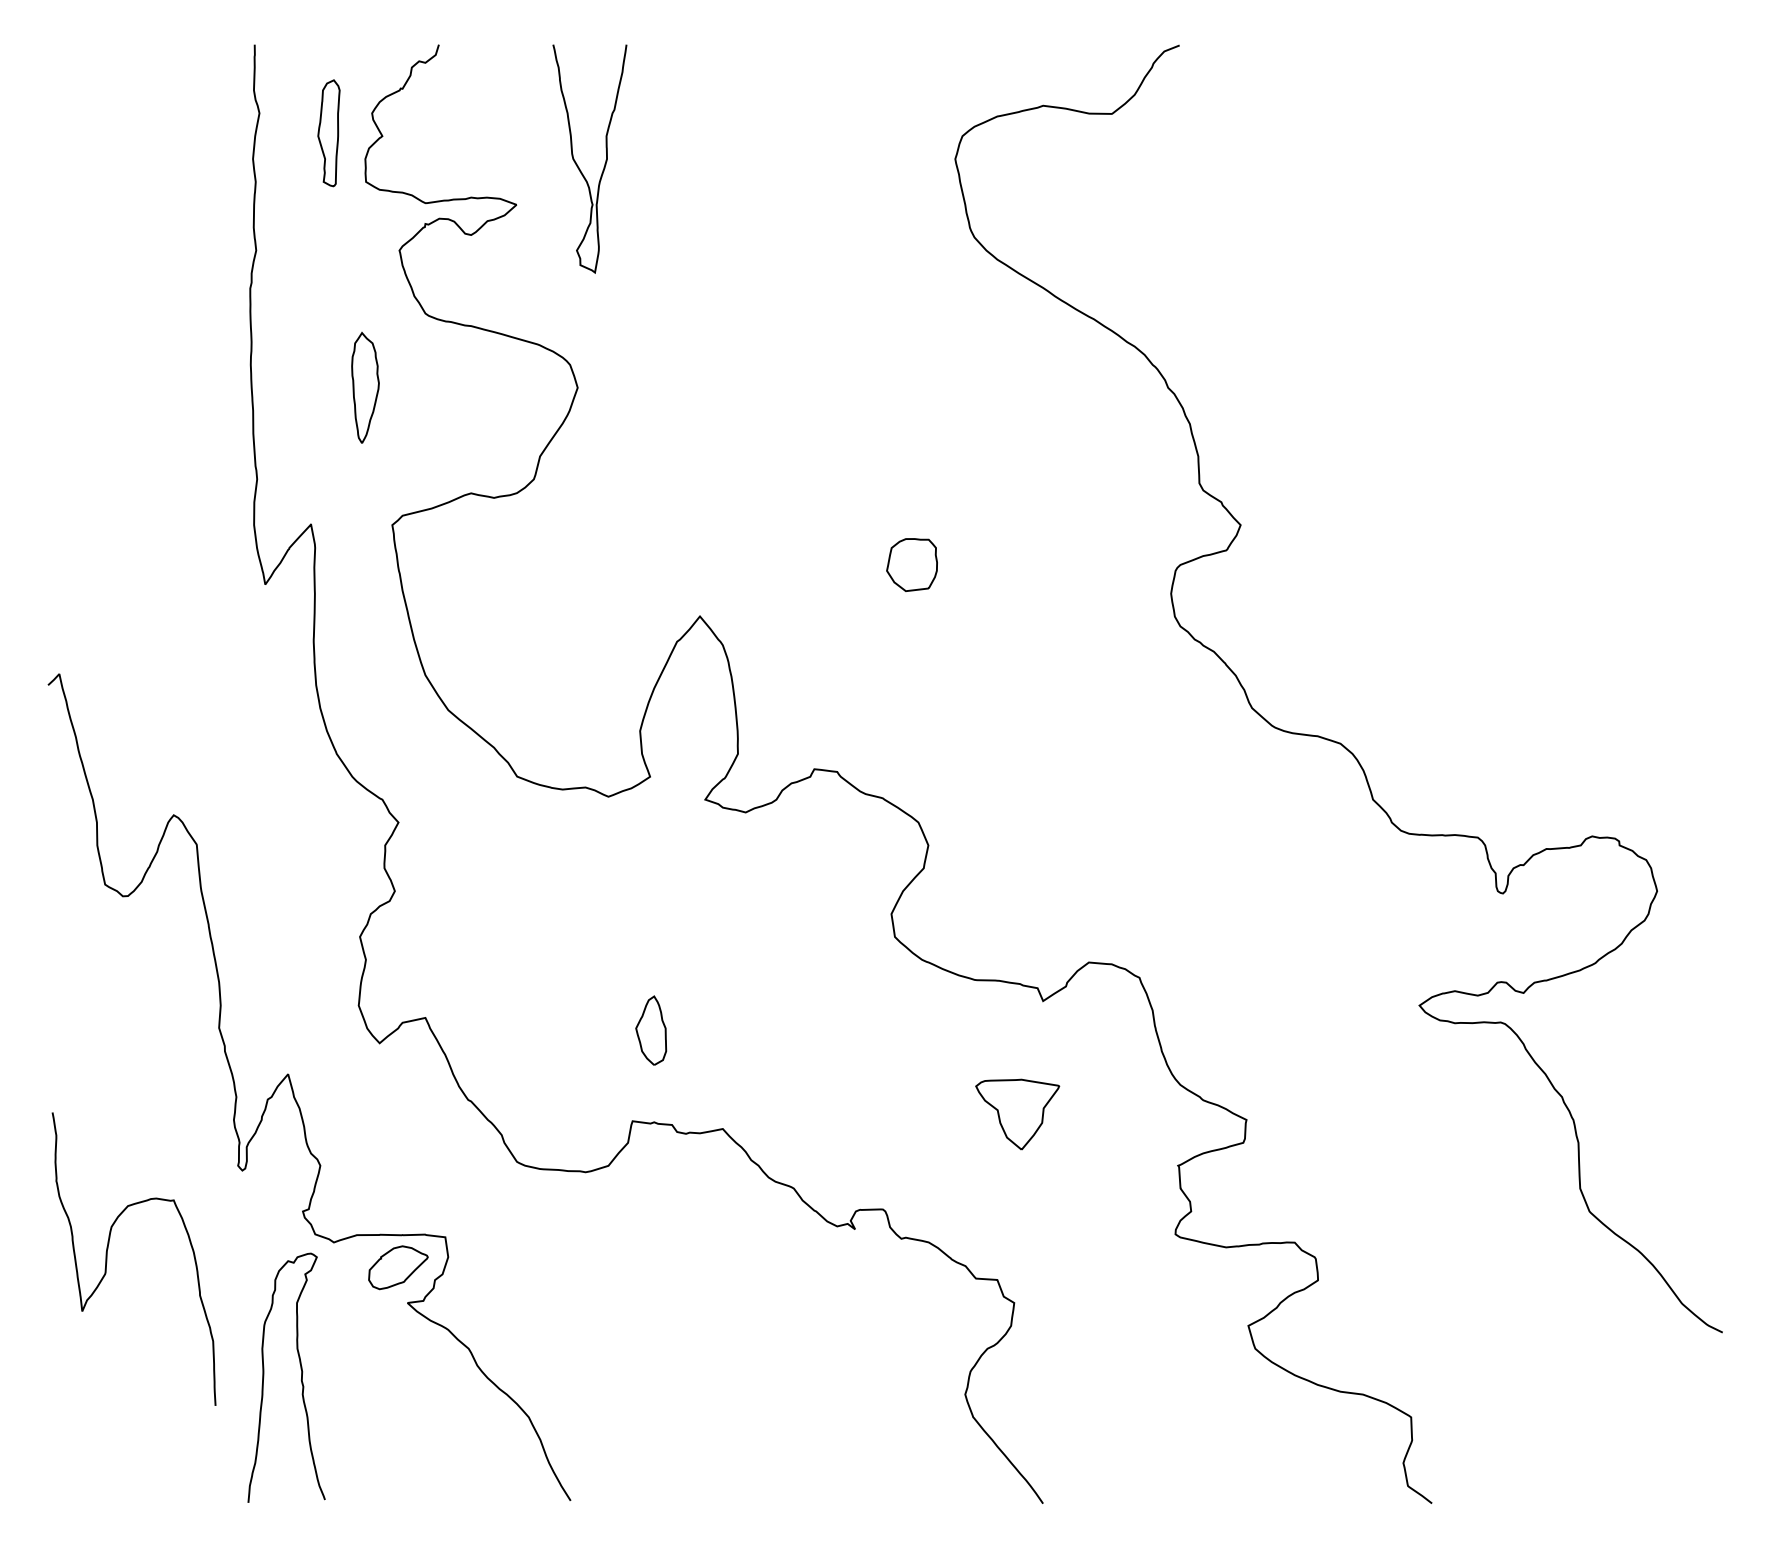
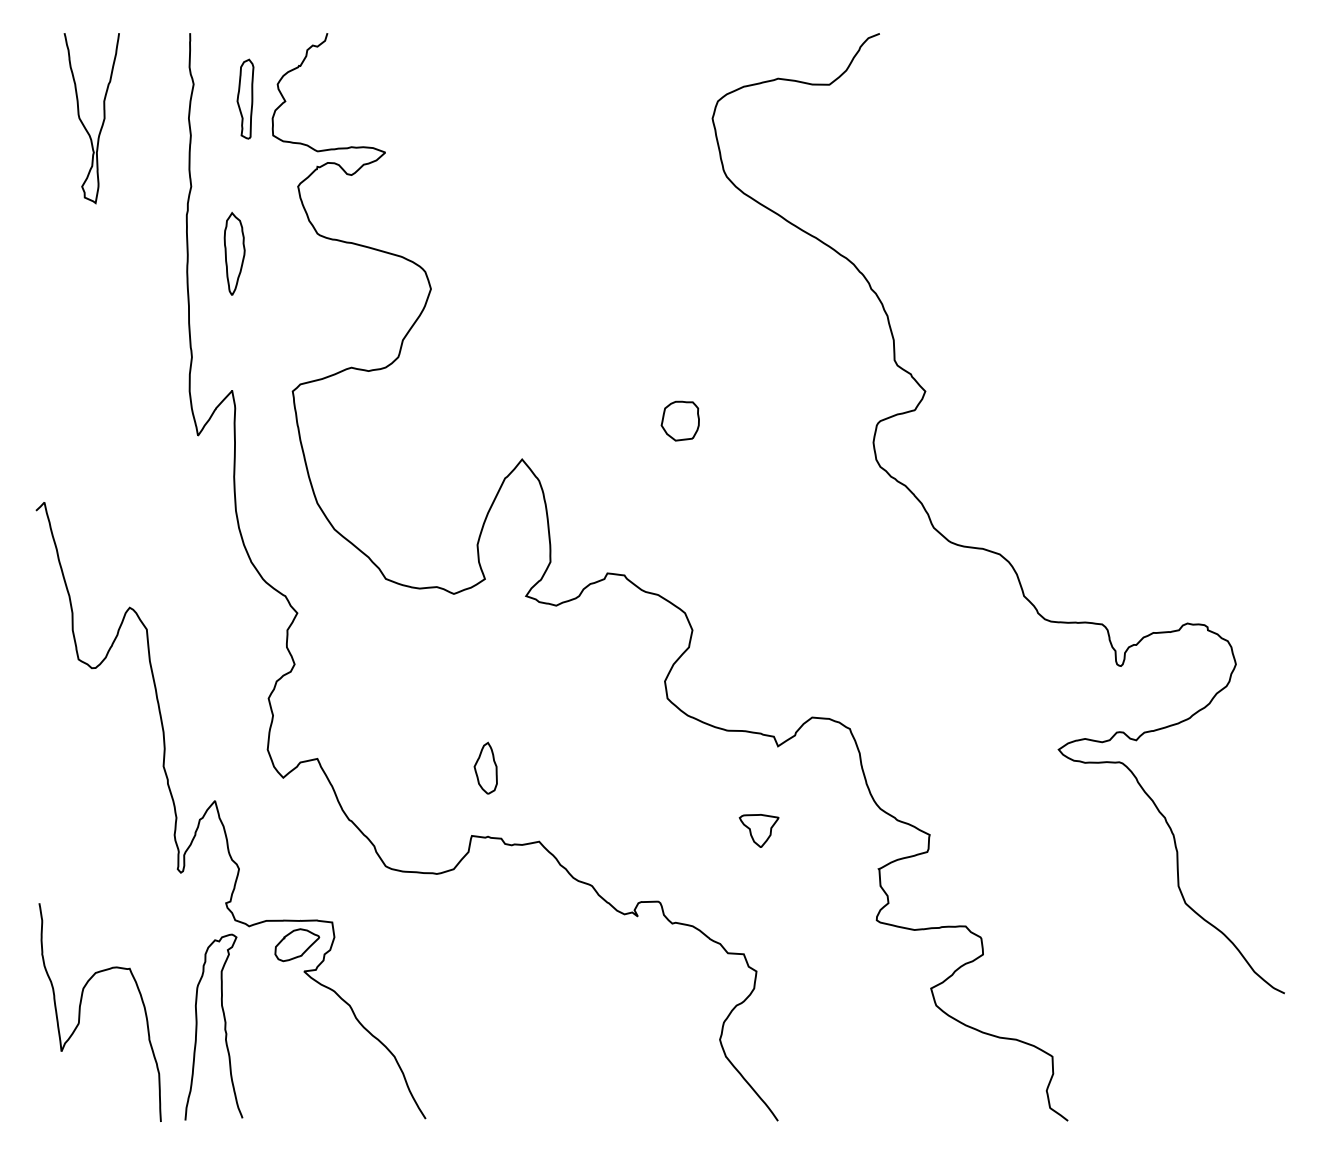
curve: (578, 165) -> (83, 123), moved
part: (365, 387) -> (234, 253), moved
part: (1017, 1114) -> (758, 830), size x0.62
curve: (107, 1258) -> (80, 1012), moved

